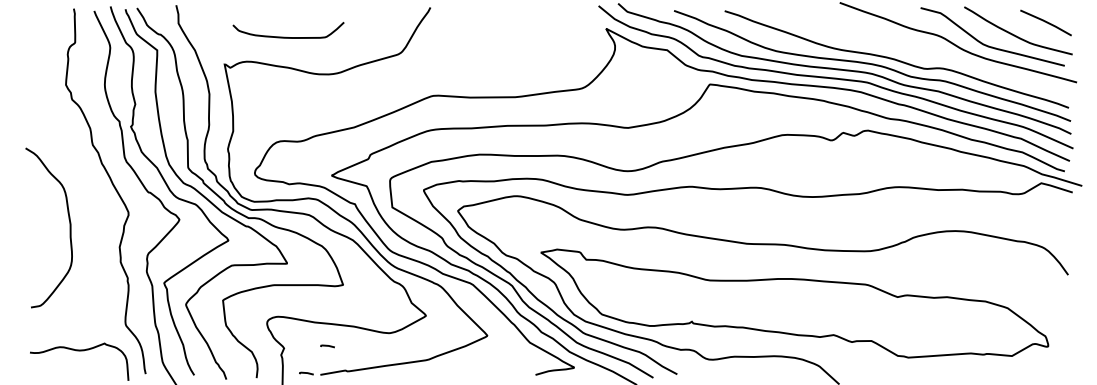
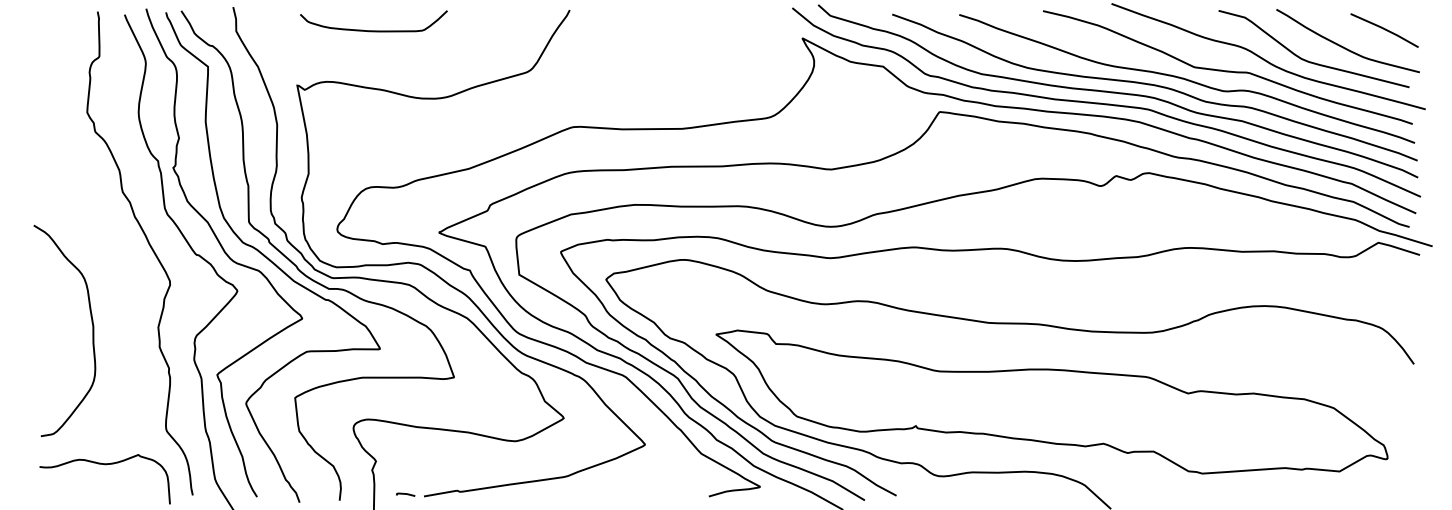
curve: (288, 37) -> (373, 30), moved
curve: (927, 53) -> (1227, 70), added
curve: (69, 227) -> (92, 330), moved
line: (327, 346) -> (433, 458), removed

